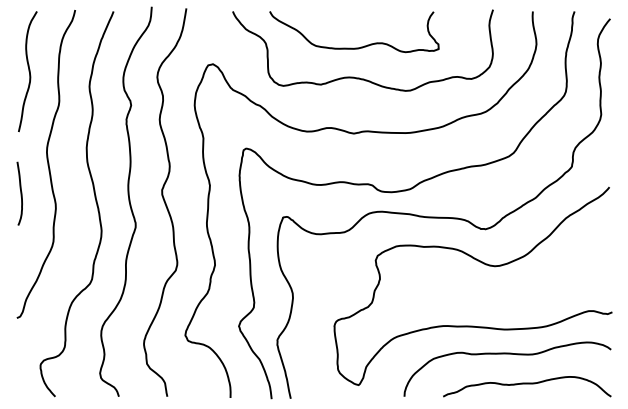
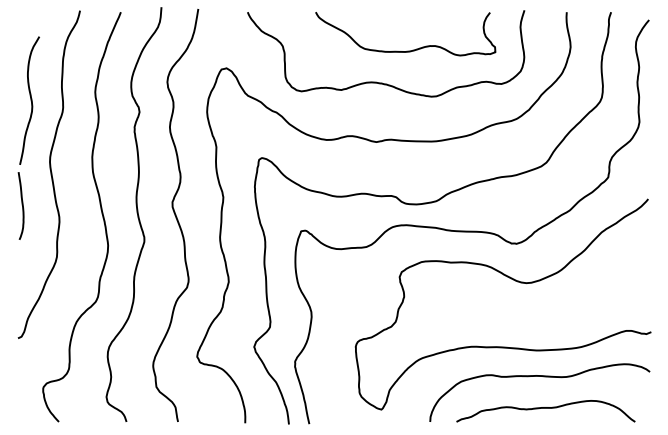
curve: (354, 47) -> (405, 50), moved
curve: (28, 71) -> (30, 100), moved
curve: (527, 384) -> (546, 408), moved

